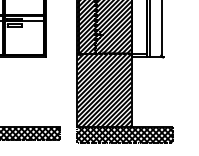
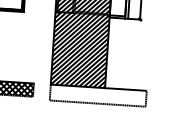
hatch: (125, 135) -> (98, 96), removed

